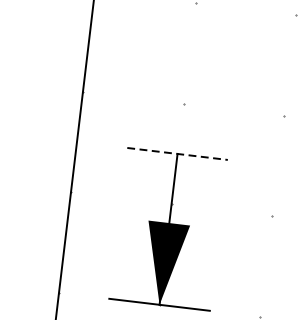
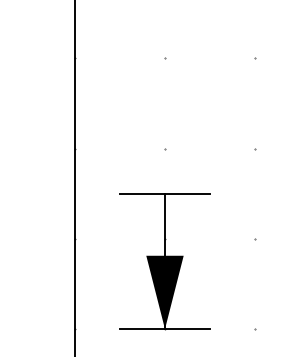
line: (178, 153) -> (165, 193), dashed -> solid

